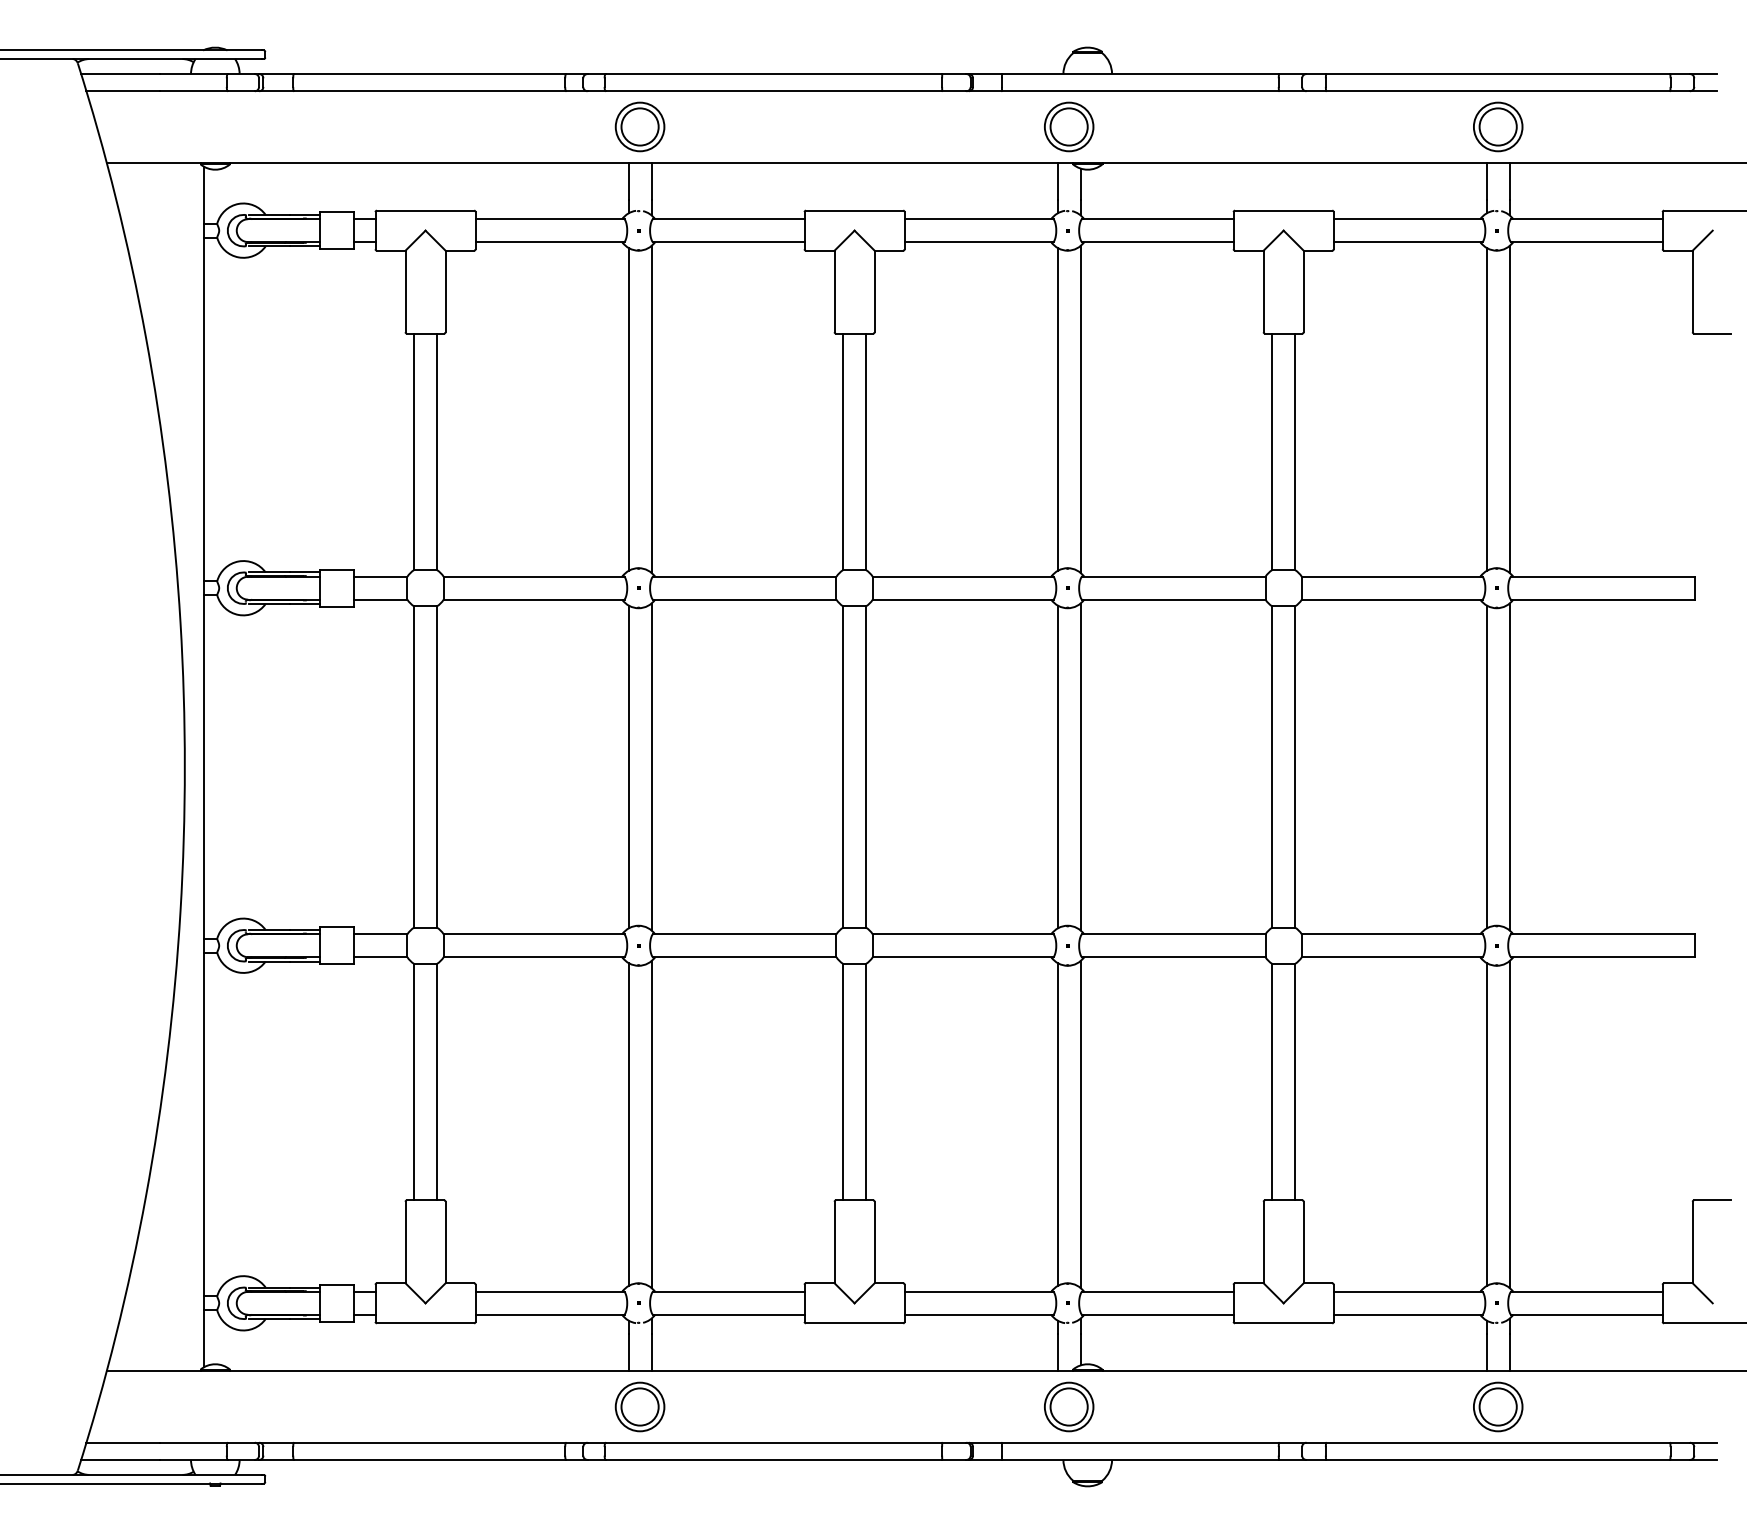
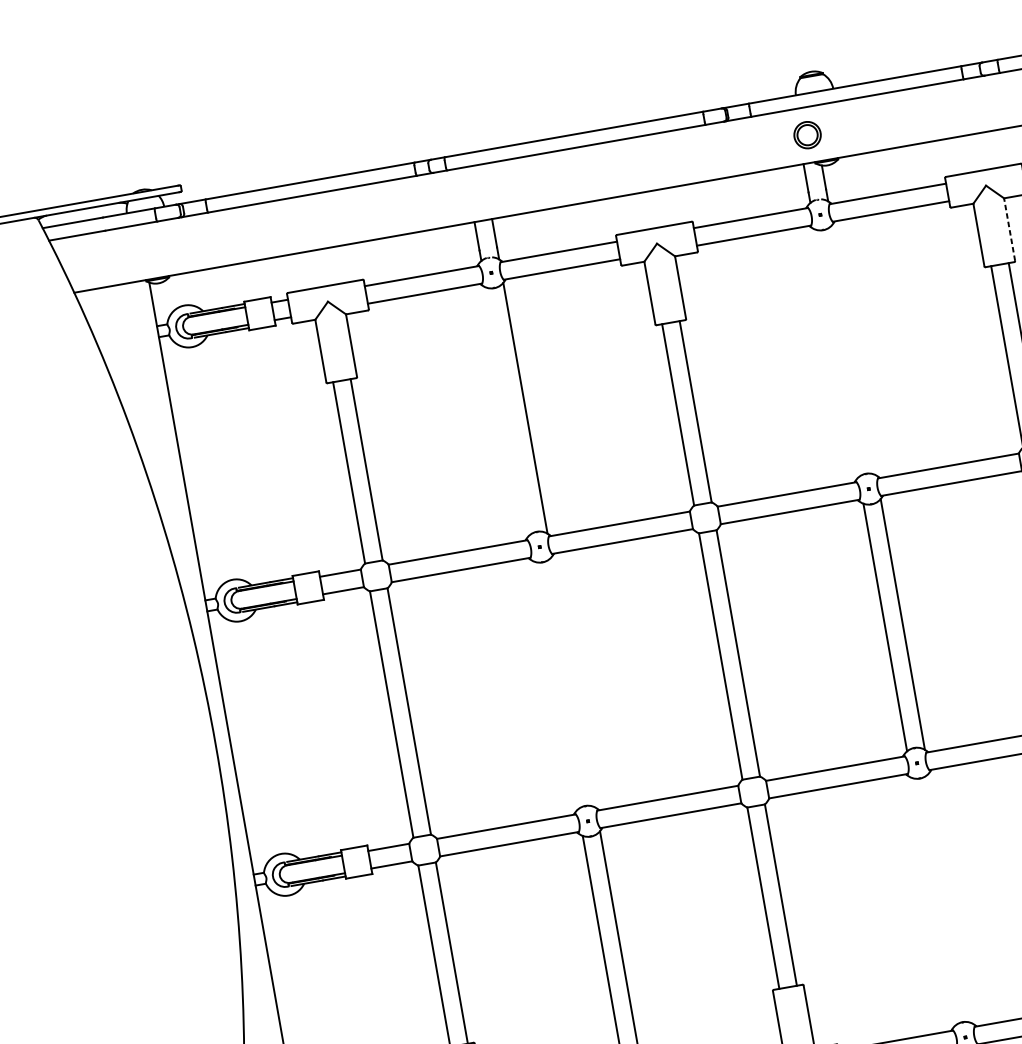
part: (639, 126) -> (477, 192), removed
part: (1069, 126) -> (807, 134), size x0.7
line: (1303, 291) -> (1009, 229), solid -> dashed
line: (628, 409) -> (507, 411), removed
line: (1057, 409) -> (836, 353), removed
line: (1080, 409) -> (854, 350), removed
line: (628, 766) -> (556, 685), removed
line: (651, 766) -> (573, 682), removed
line: (1057, 1124) -> (933, 901), removed
line: (1080, 1124) -> (951, 898), removed

